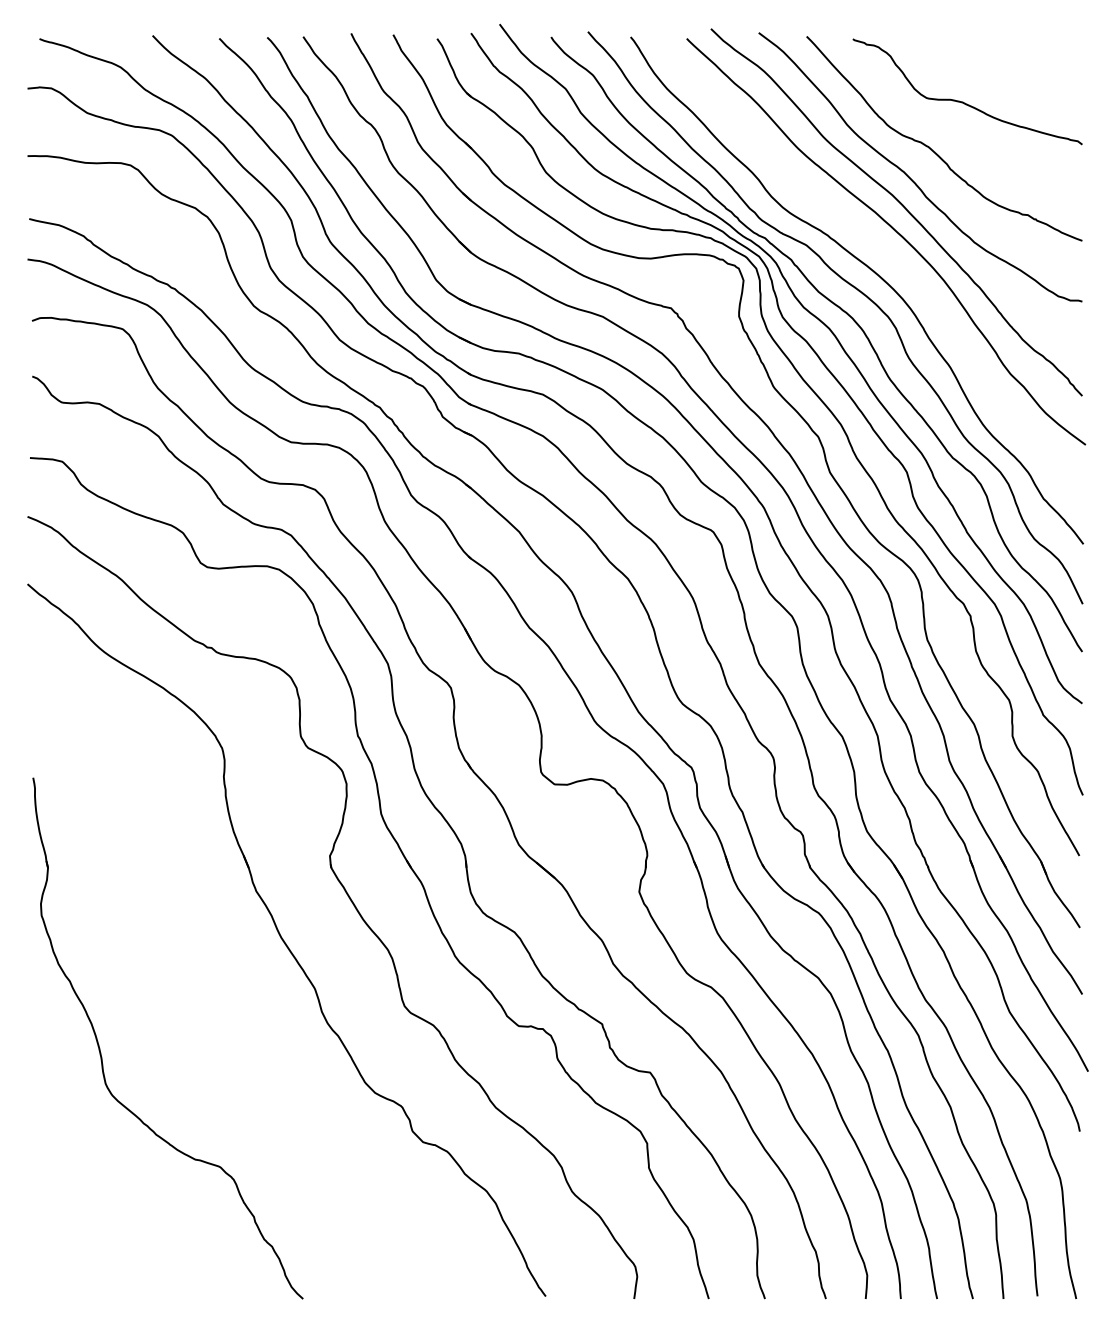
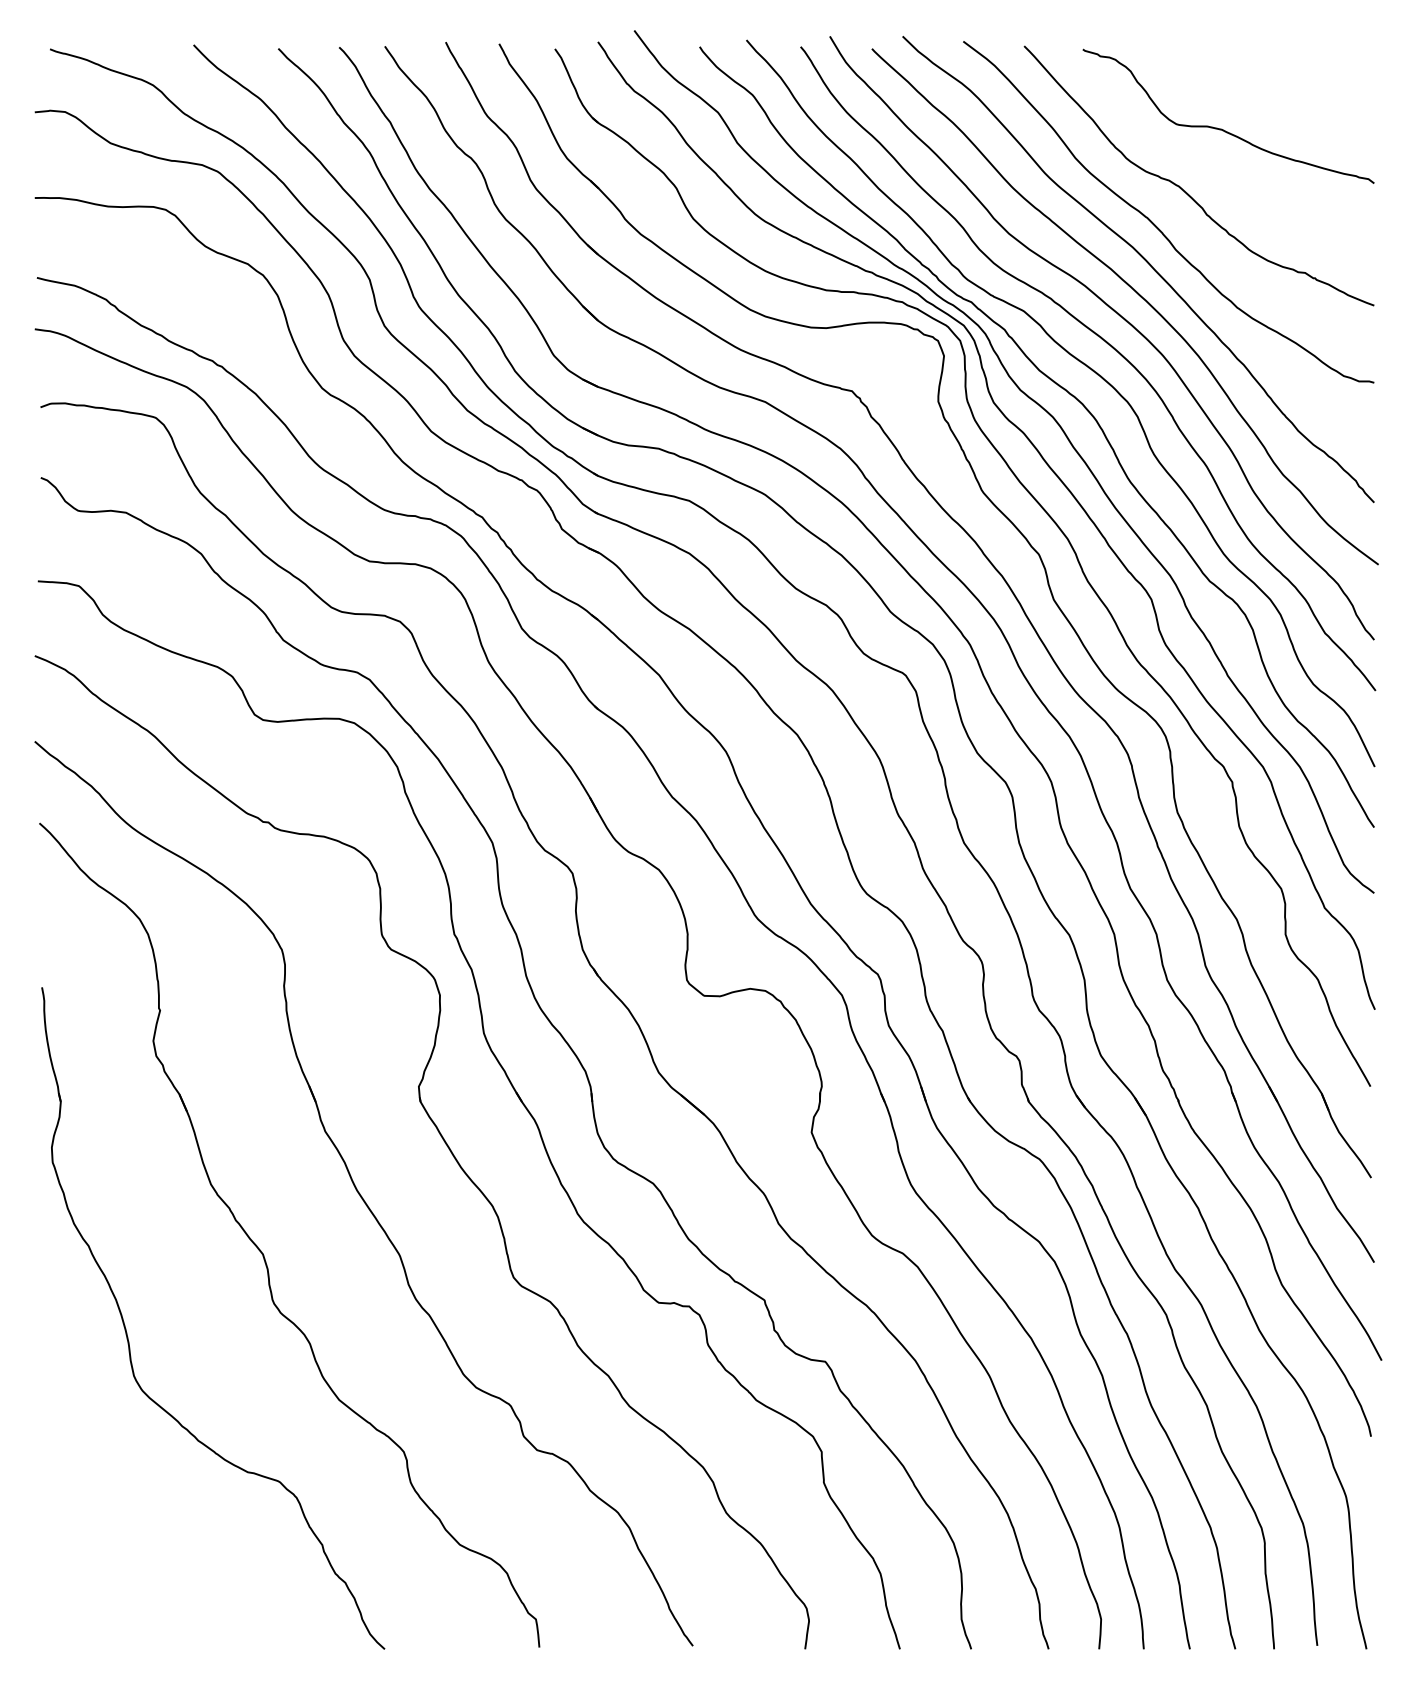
curve: (882, 250) -> (1120, 317), added
part: (207, 987) -> (263, 1253), added

